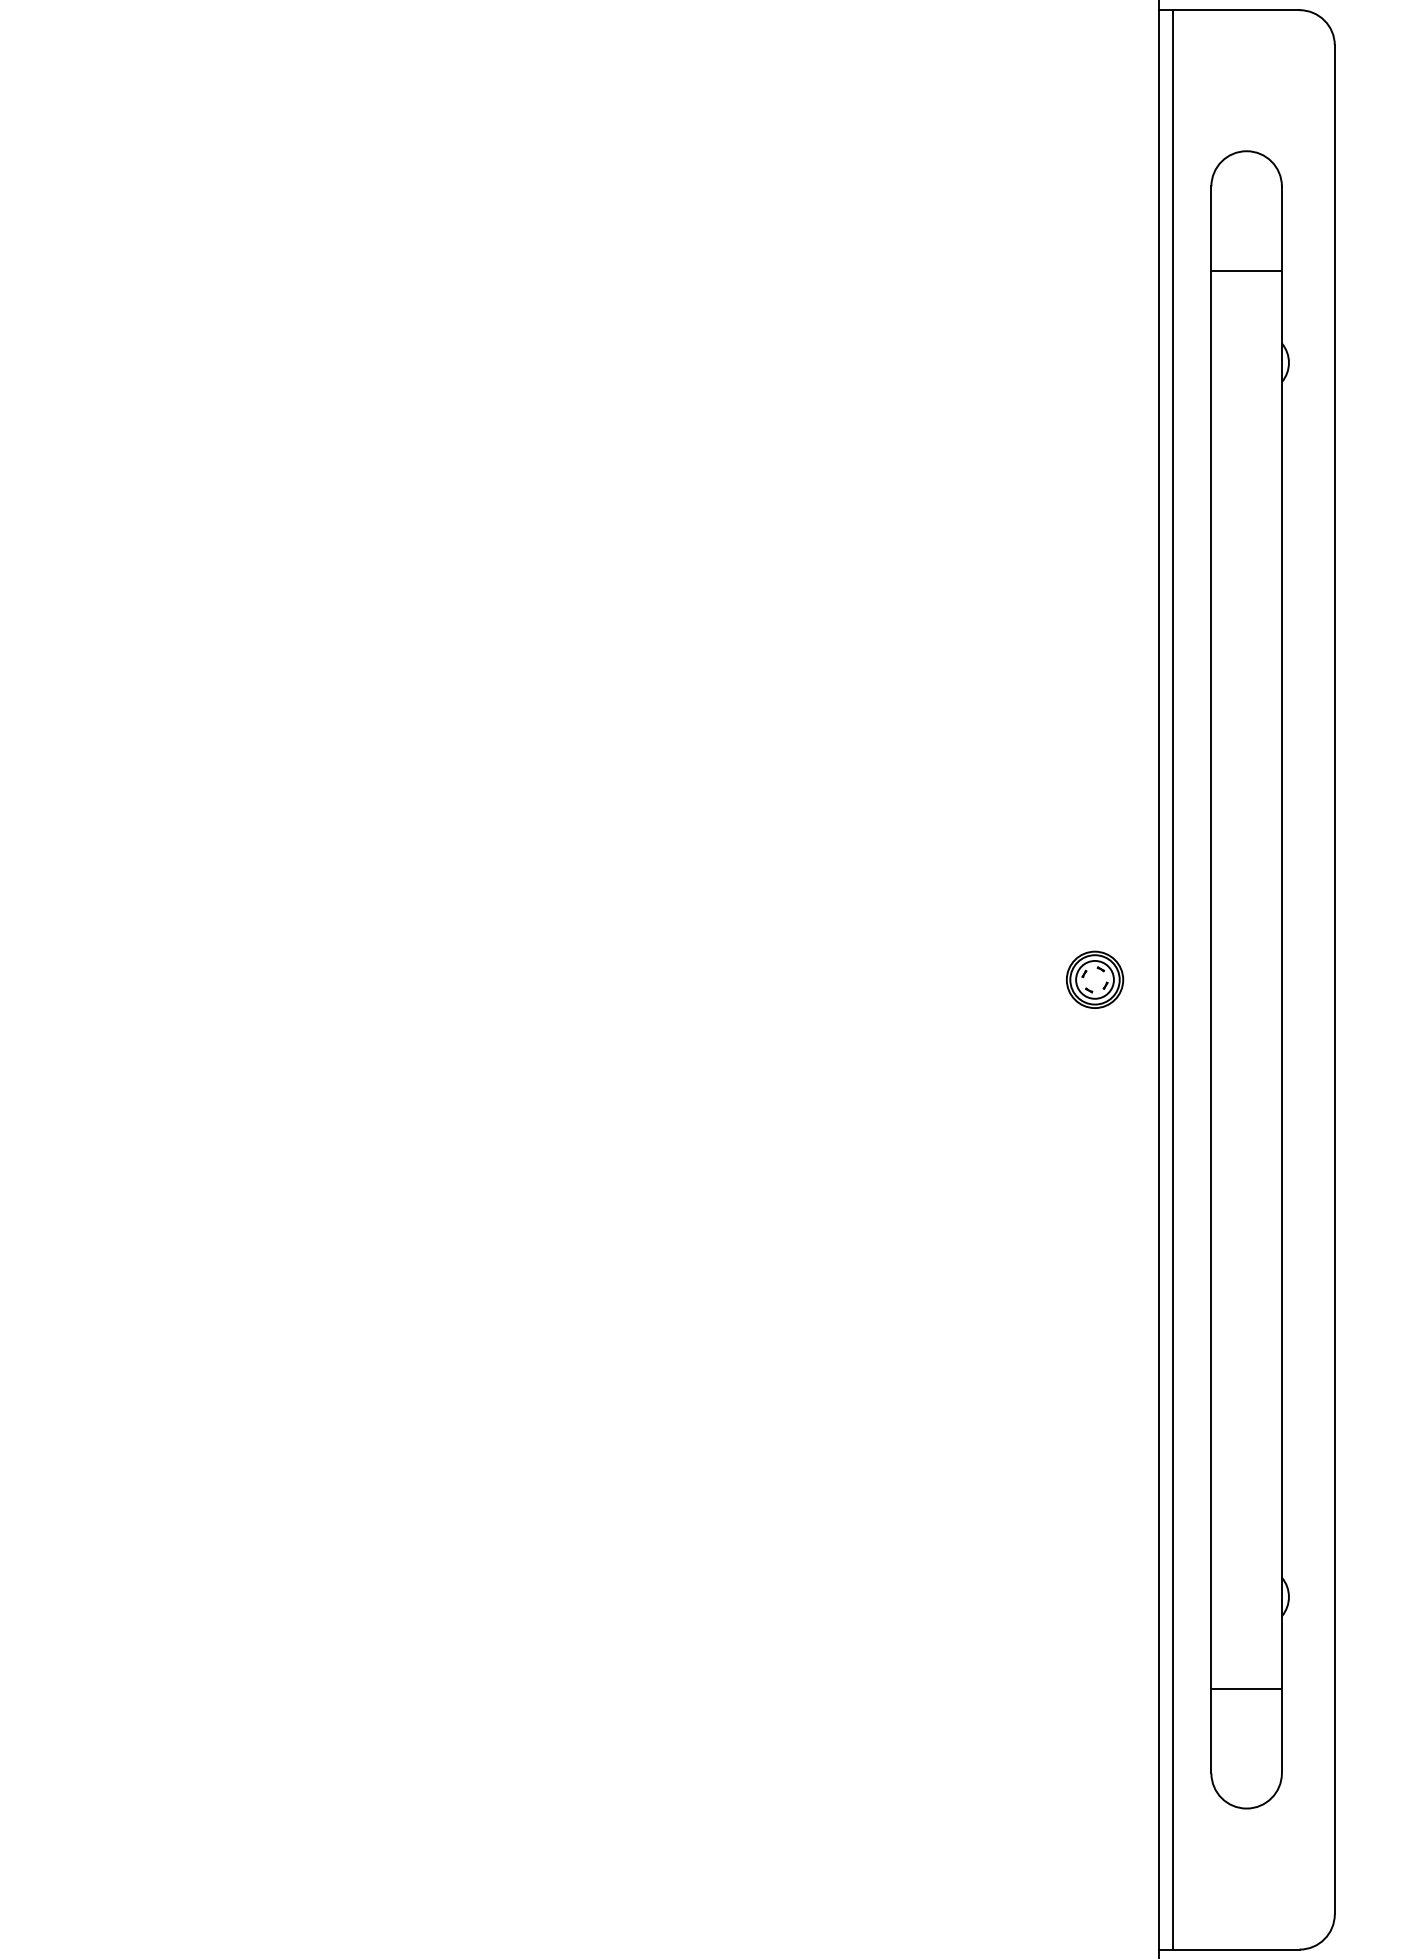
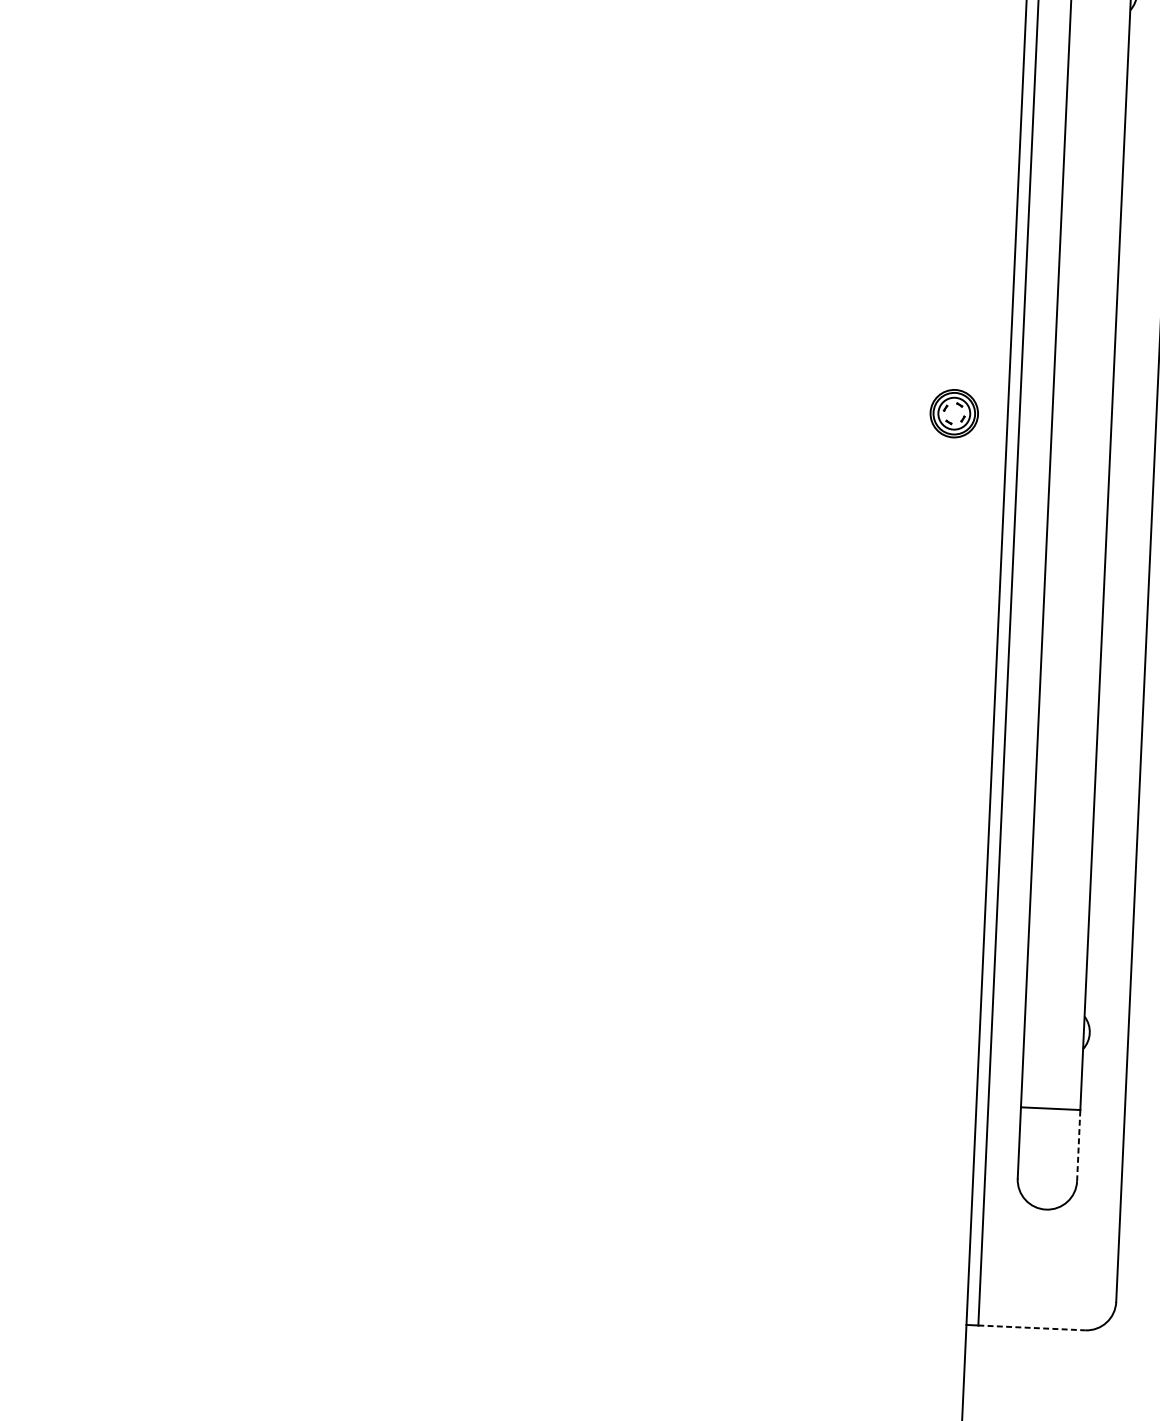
part: (1095, 979) -> (954, 413), moved
line: (1281, 1730) -> (1078, 1145), solid -> dashed
line: (1236, 1949) -> (1032, 1327), solid -> dashed

